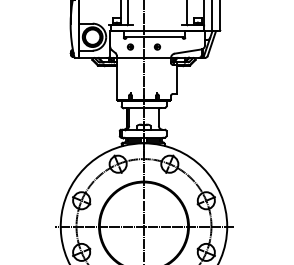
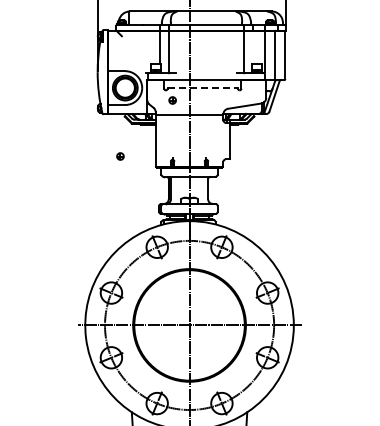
line: (155, 37) -> (203, 88), solid -> dashed
part: (157, 47) -> (120, 156), moved

